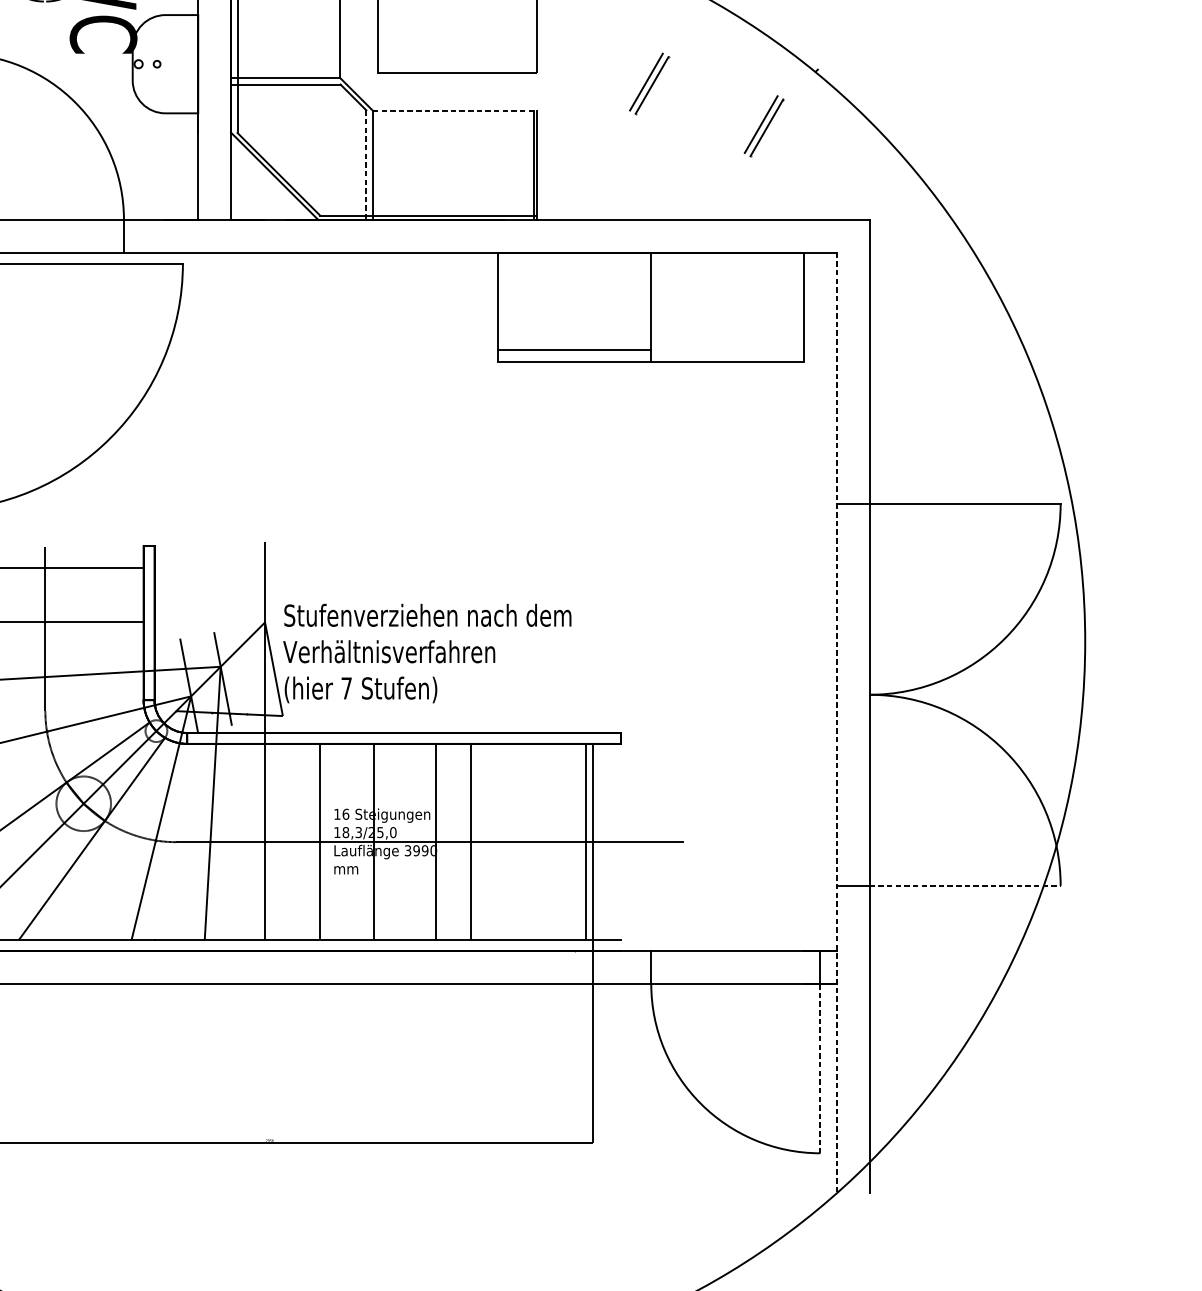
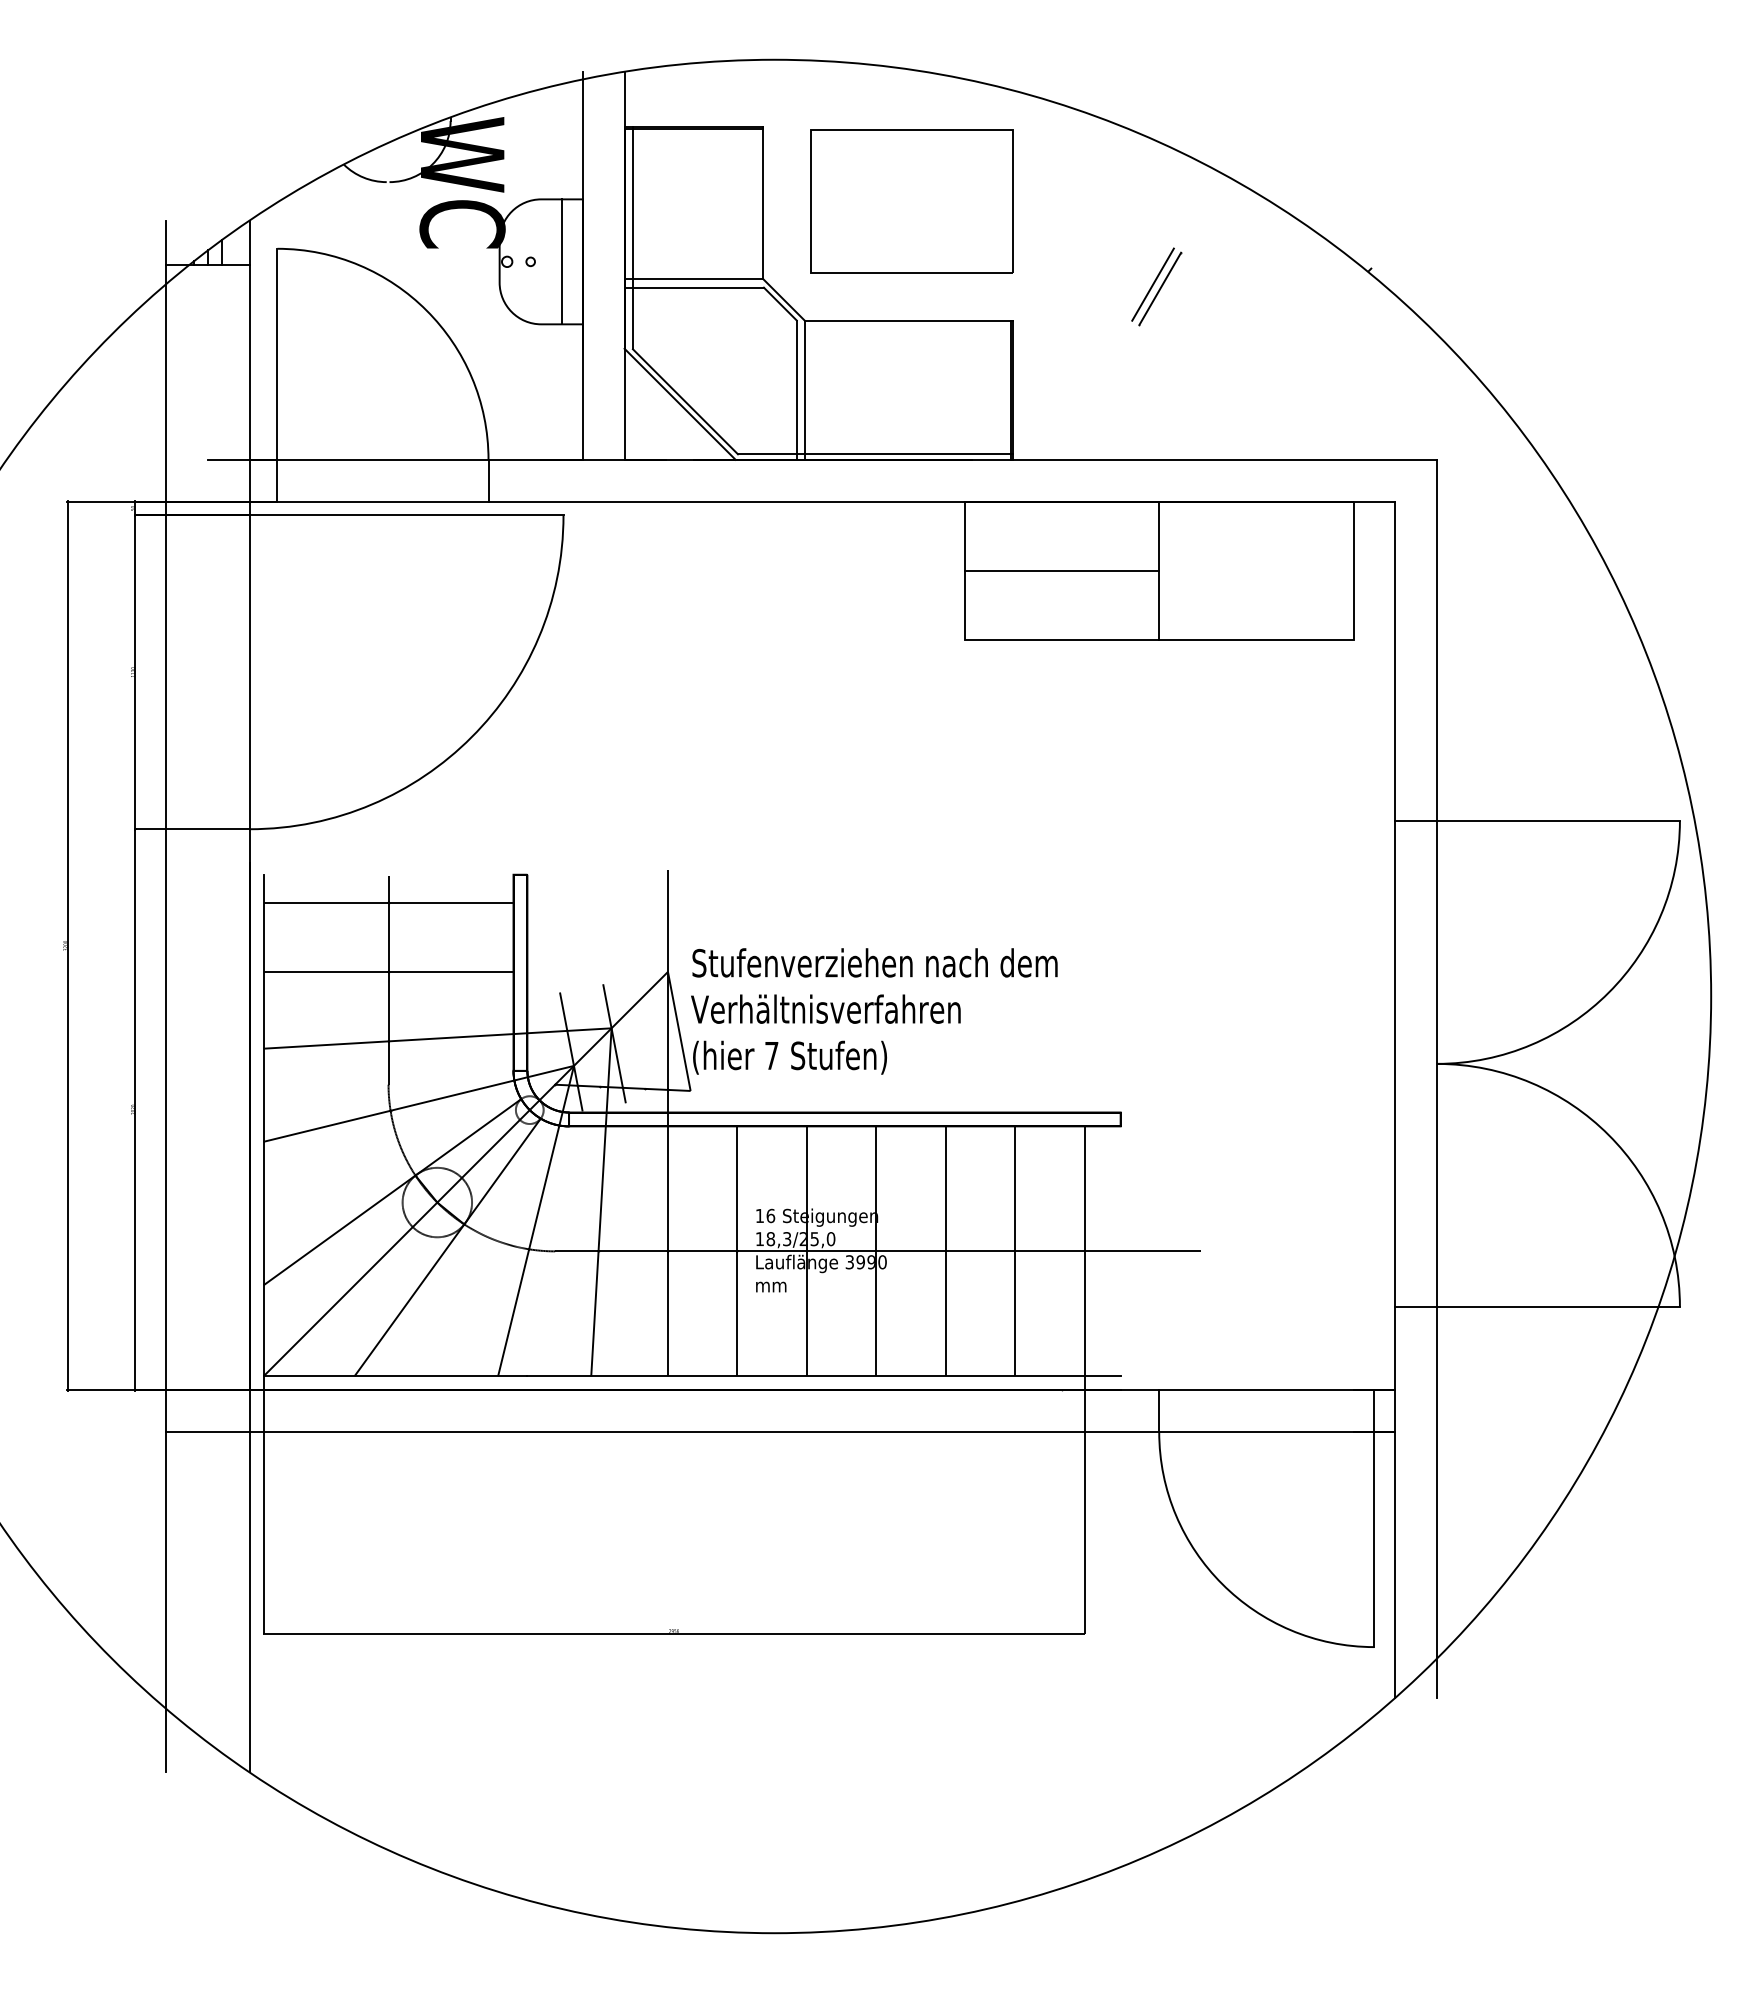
line: (182, 63) -> (562, 261), added
line: (454, 111) -> (909, 321), dashed -> solid
part: (763, 126) -> (1302, 340), removed
line: (366, 165) -> (796, 390), dashed -> solid
line: (574, 350) -> (1061, 570), moved
line: (837, 723) -> (1395, 1100), dashed -> solid
line: (436, 842) -> (945, 1251), moved
line: (471, 842) -> (876, 1251), moved
line: (586, 842) -> (1015, 1251), moved
line: (965, 885) -> (1558, 1306), dashed -> solid
line: (820, 1068) -> (1374, 1539), dashed -> solid

